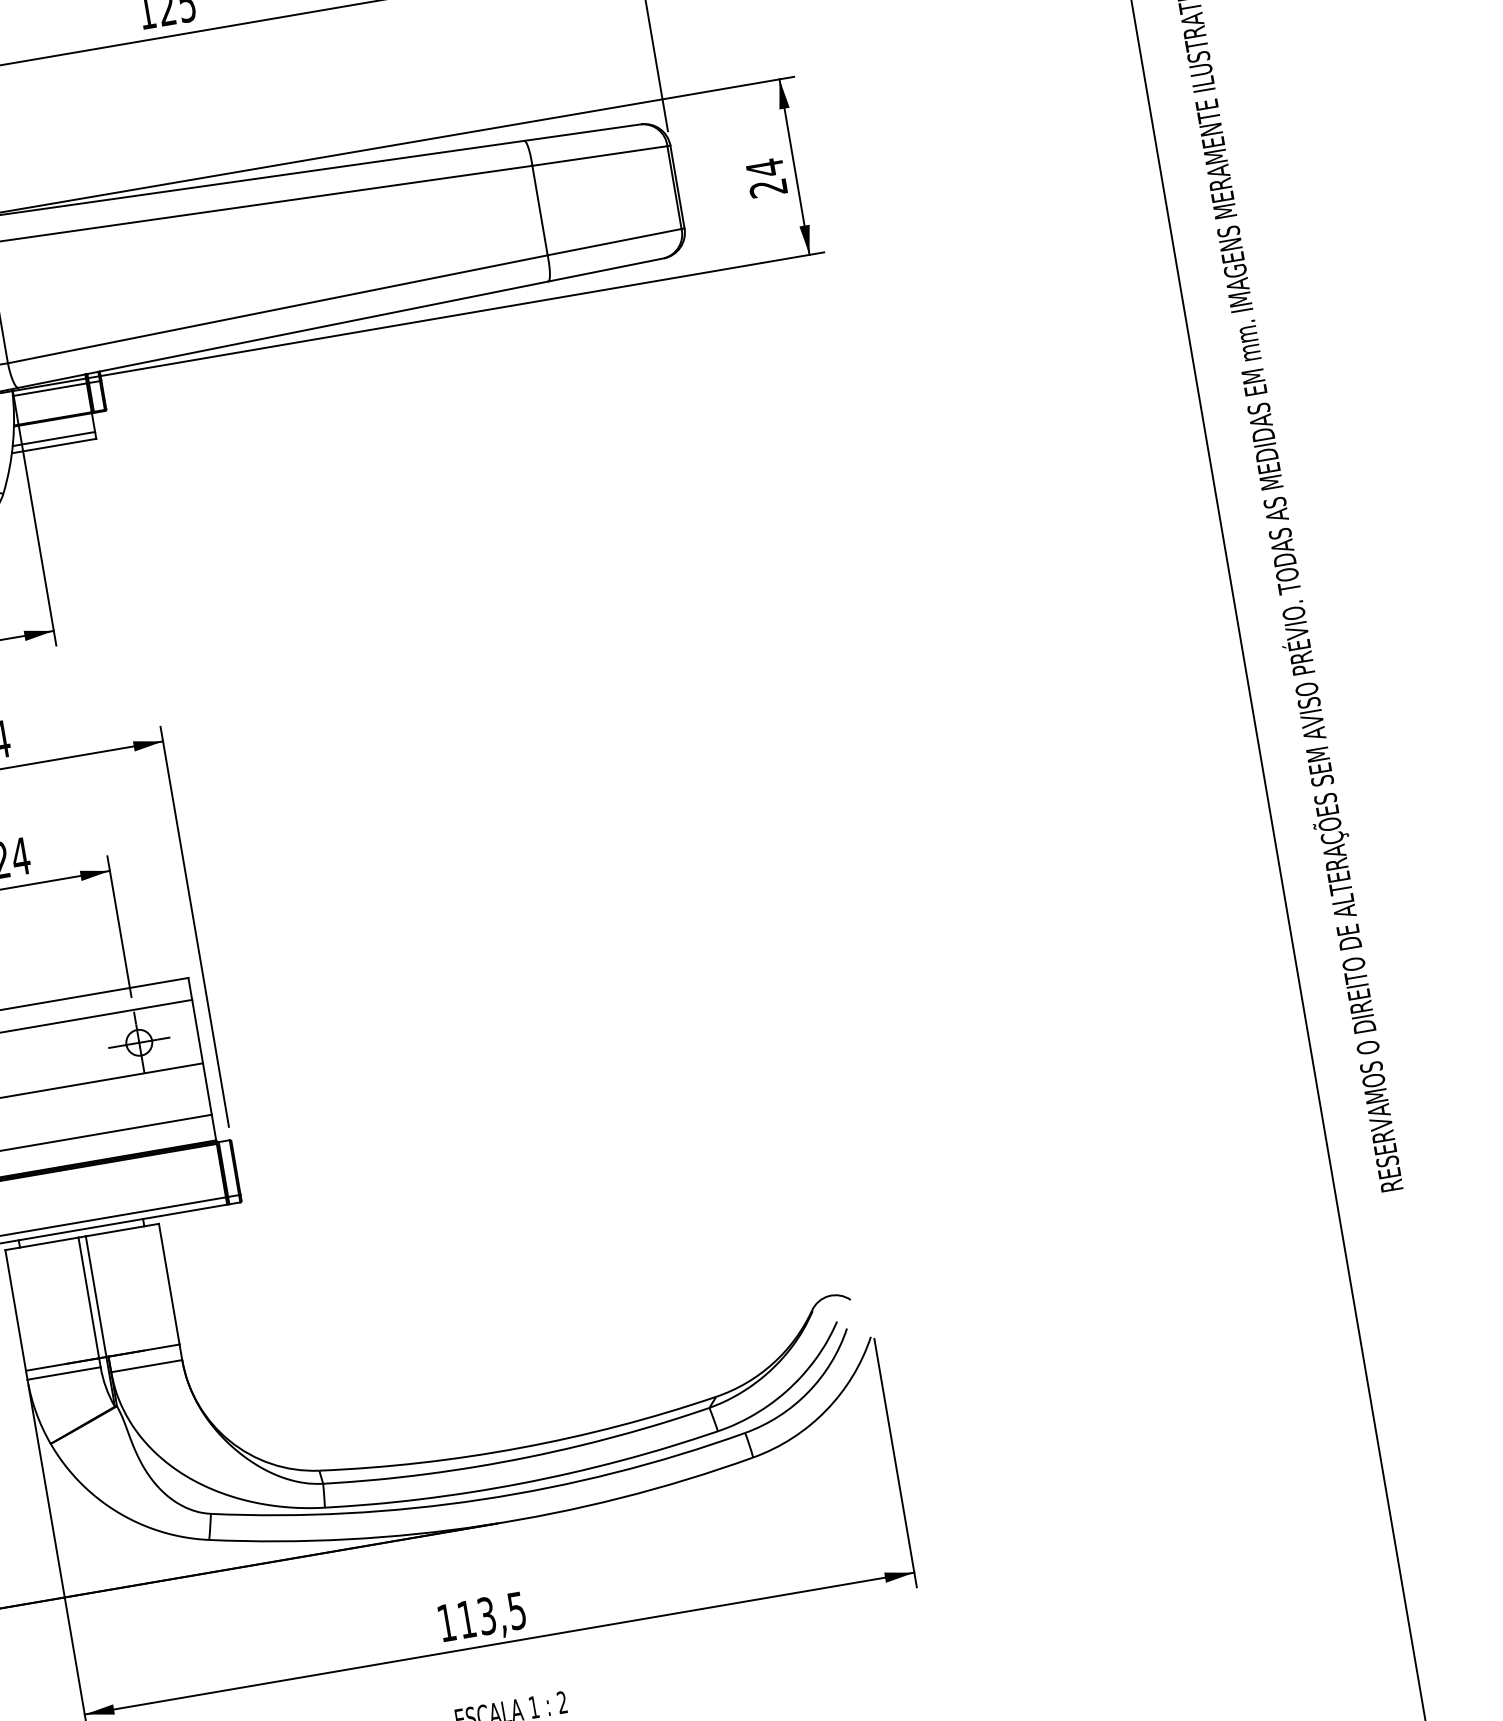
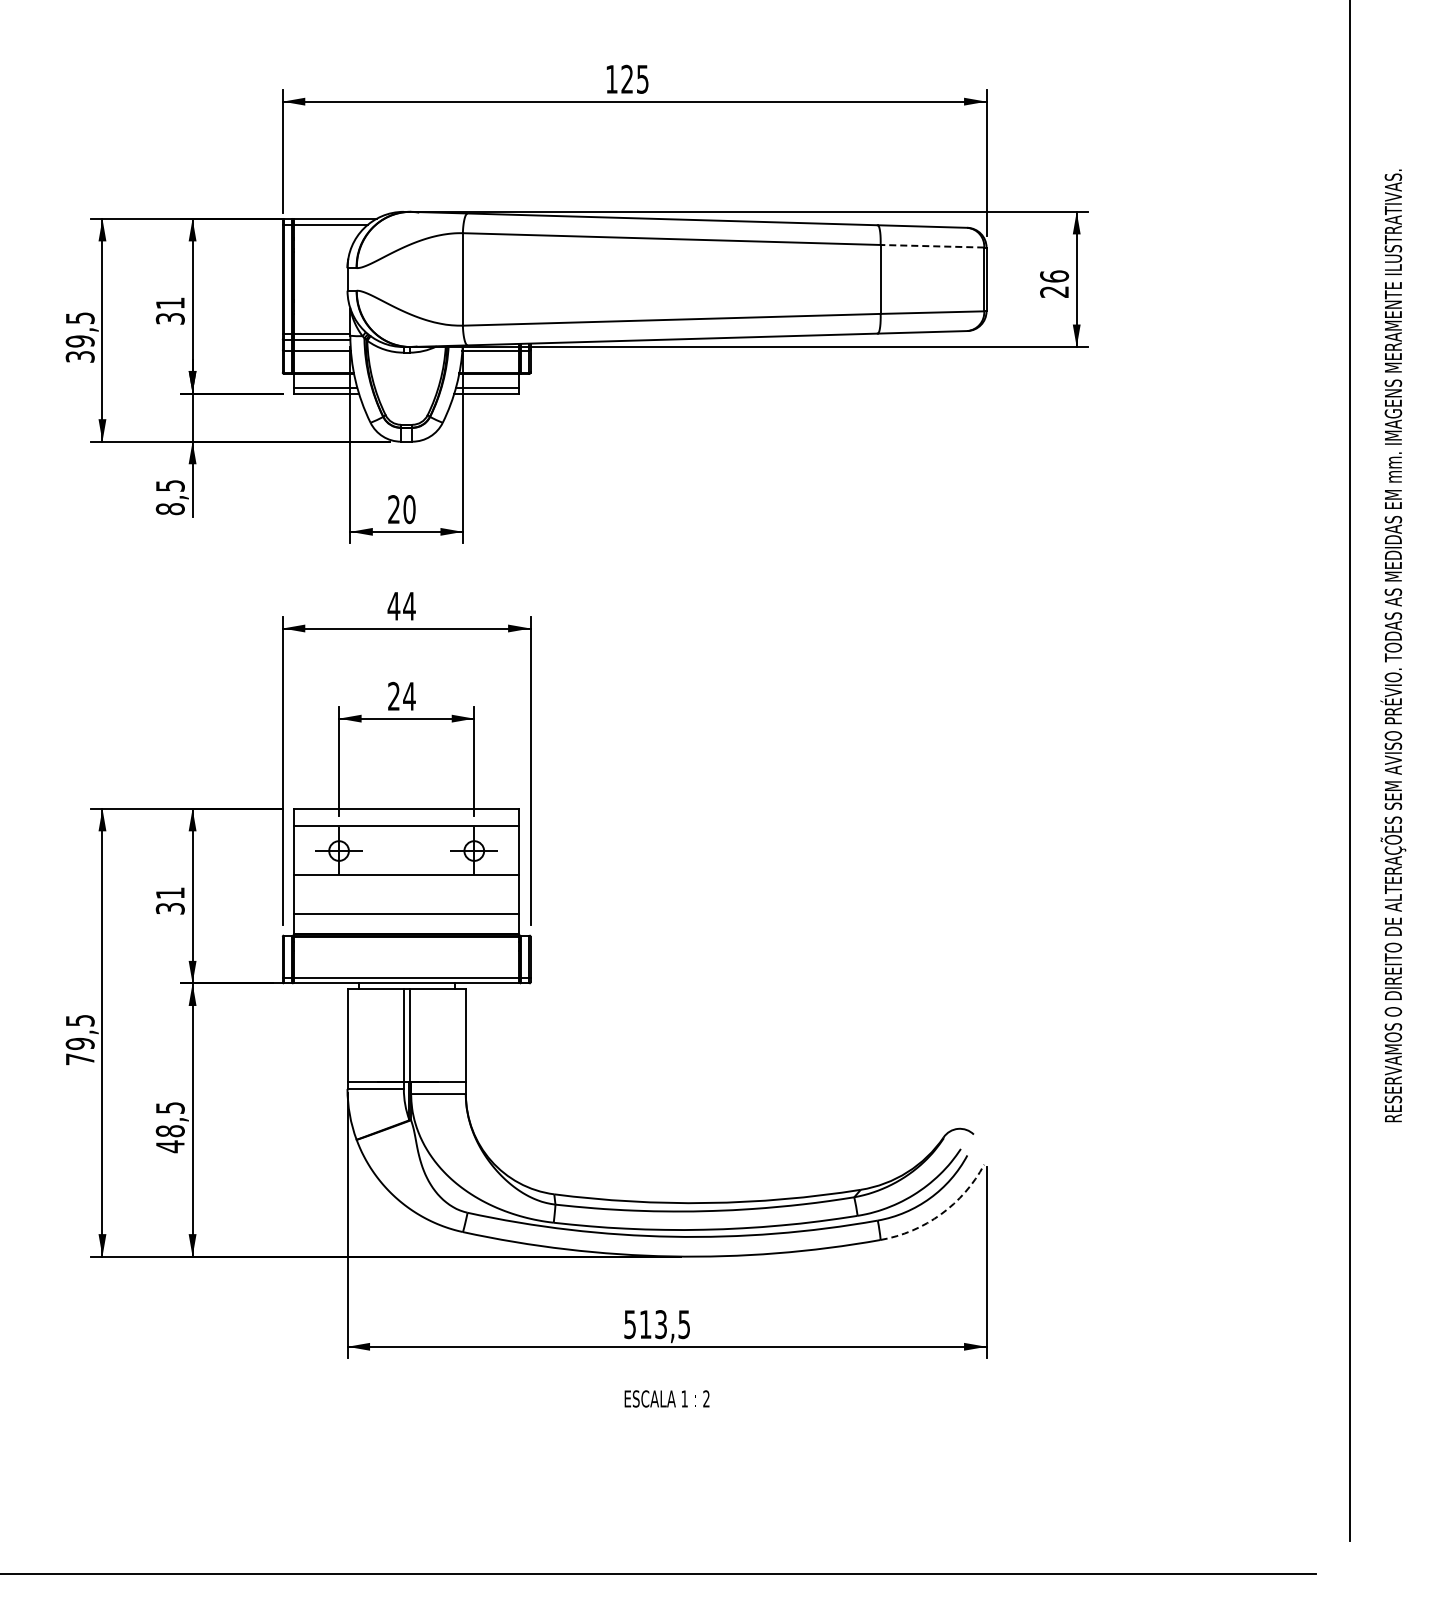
line: (599, 156) -> (932, 246), solid -> dashed
text: (765, 168) -> (1054, 276), 24 -> 26
arc: (826, 1410) -> (941, 1214), solid -> dashed
text: (445, 1622) -> (629, 1324), 113,5 -> 513,5

